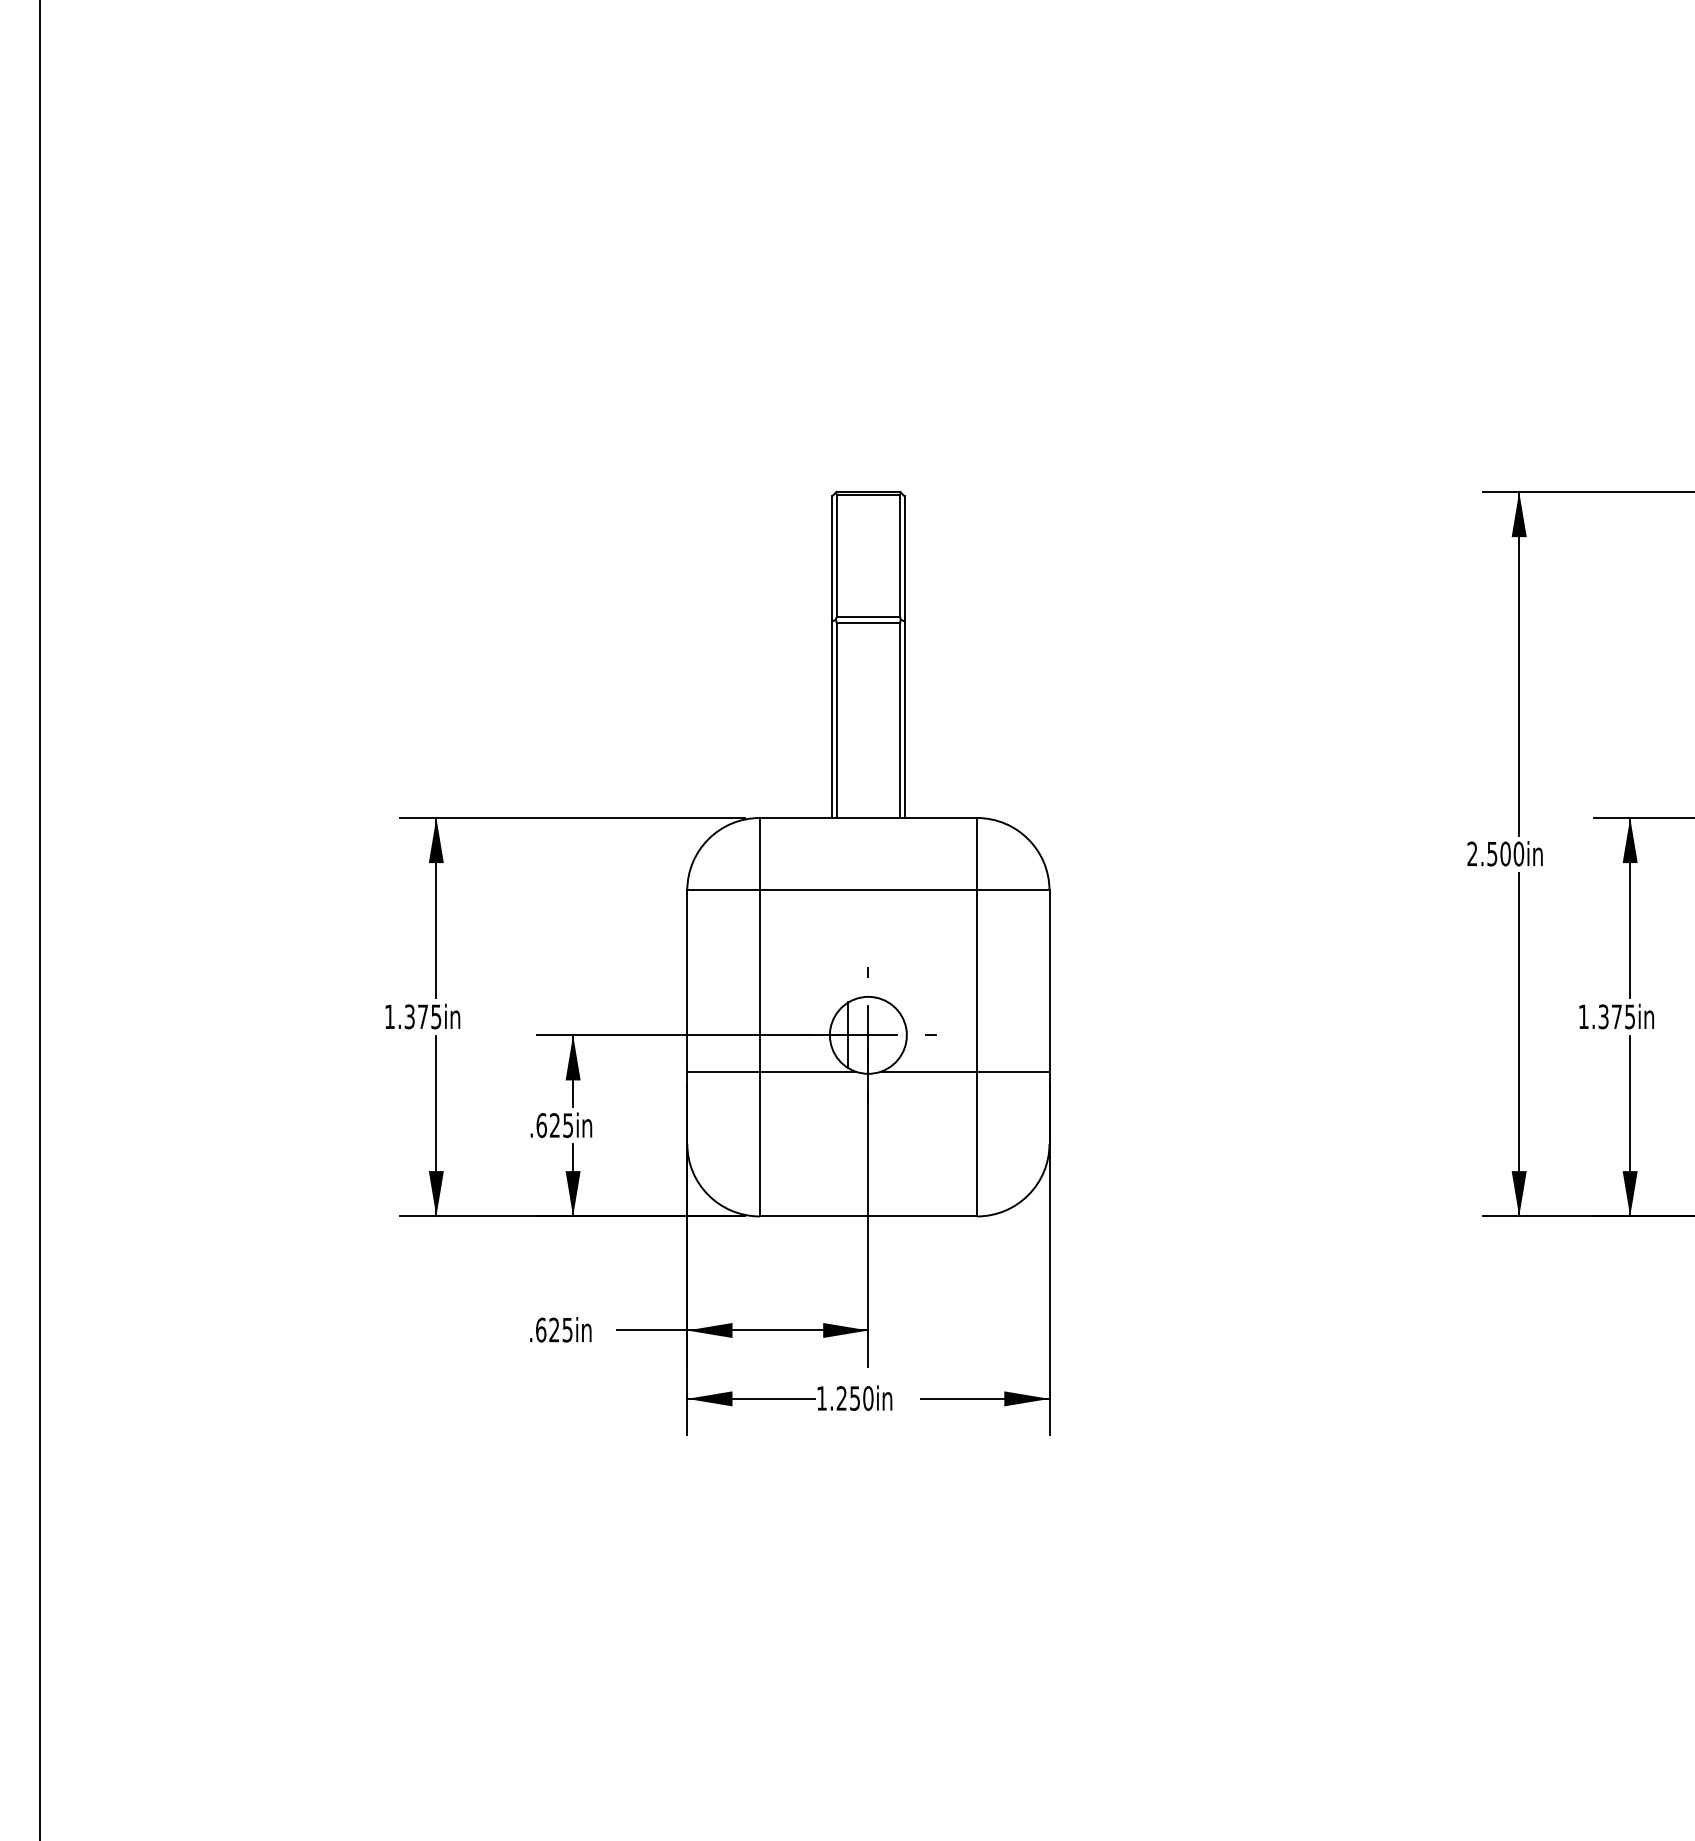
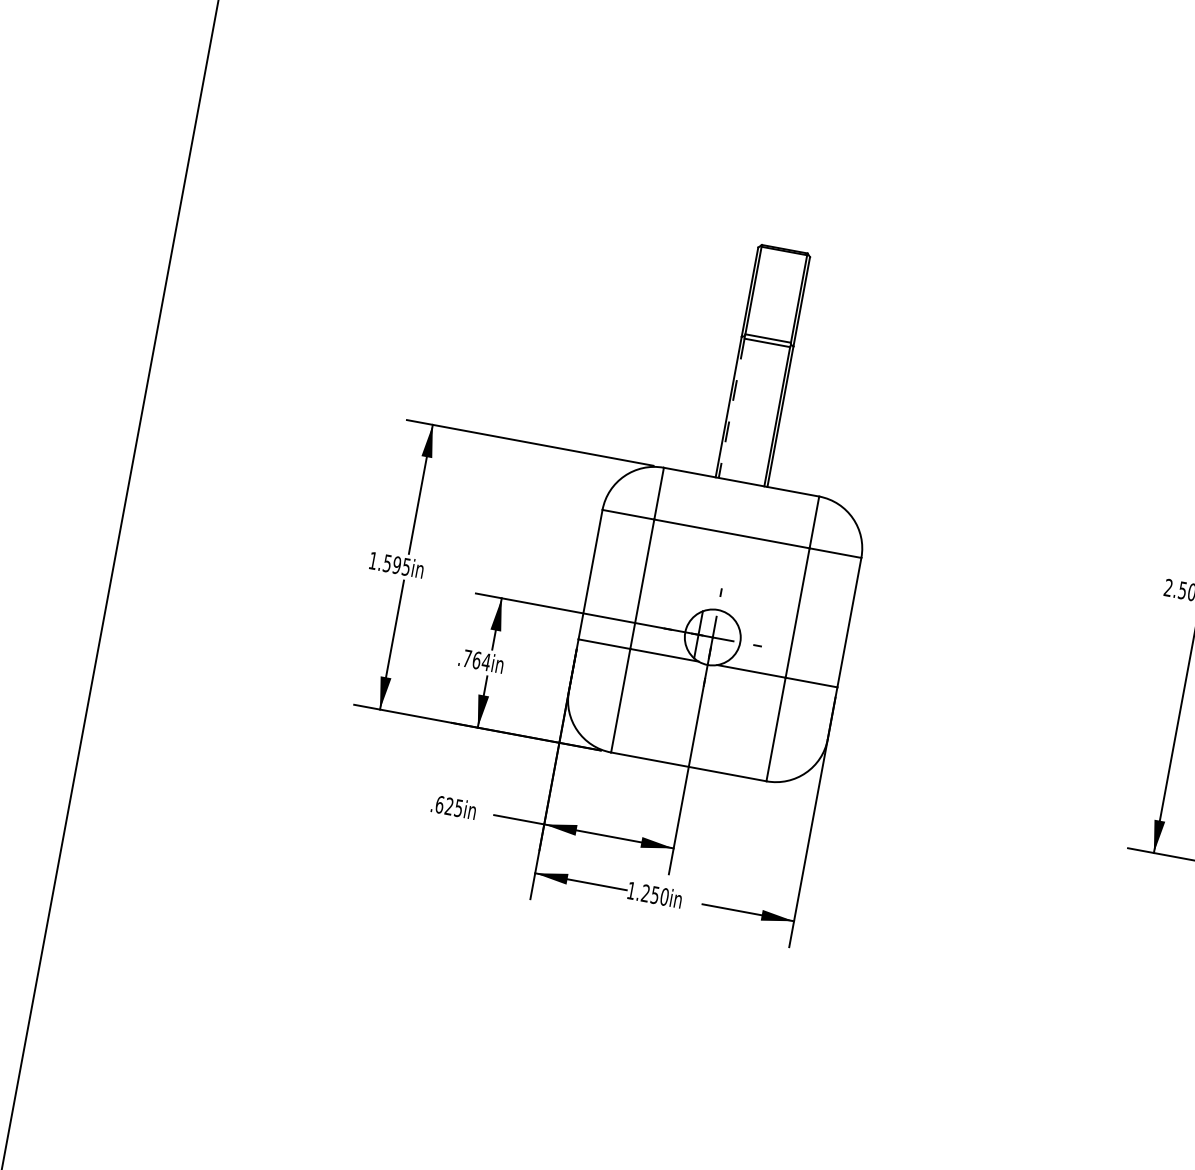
line: (836, 721) -> (731, 408), solid -> dashed
text: (416, 1016) -> (392, 564), 1.375in -> 1.595in
text: (554, 1125) -> (476, 660), .625in -> .764in

